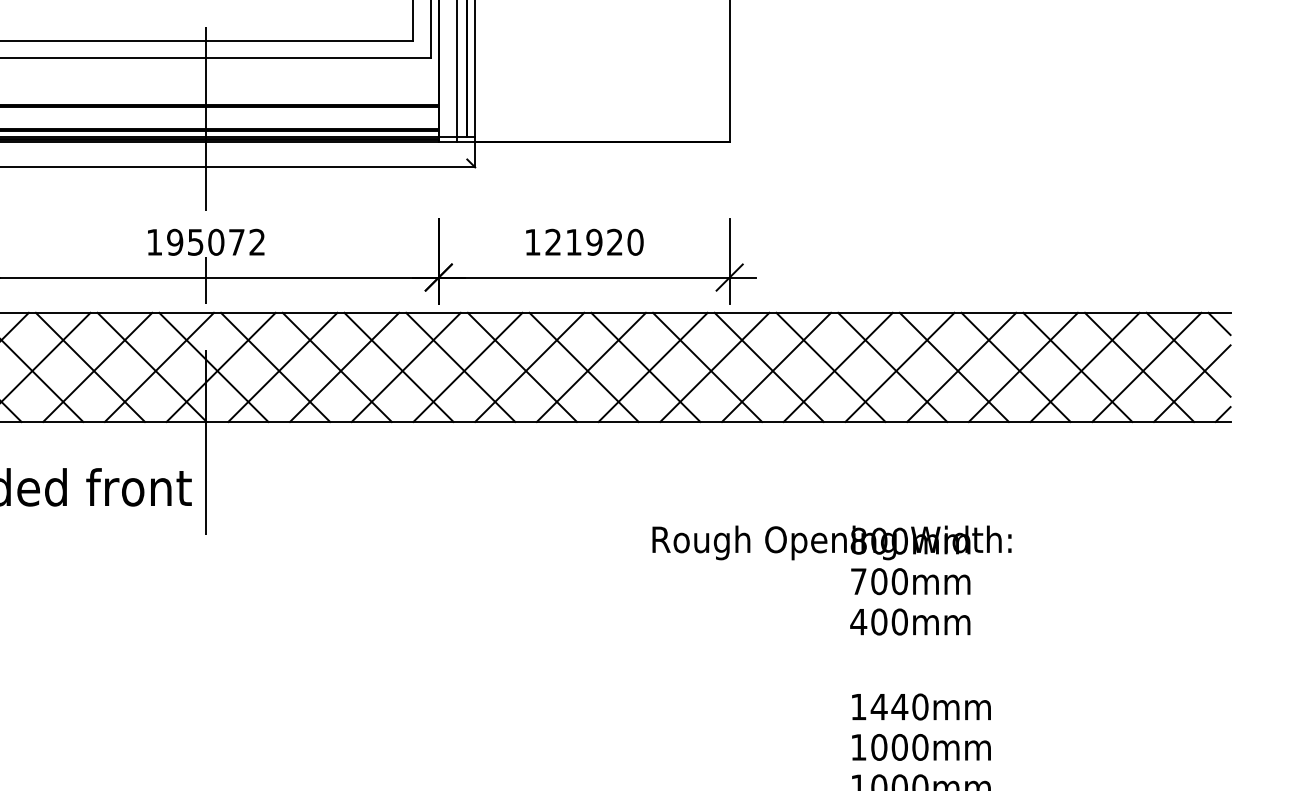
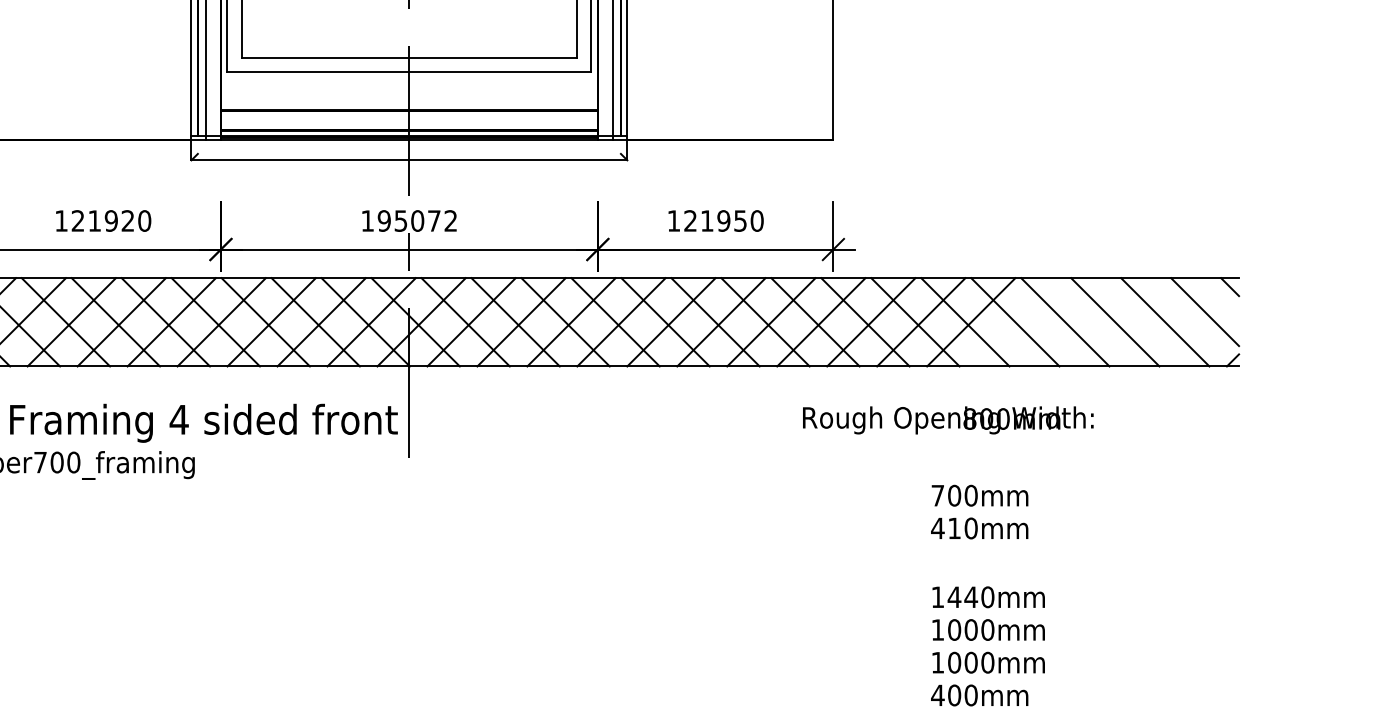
text: (614, 241) -> (740, 220), 121920 -> 121950
line: (961, 367) -> (1021, 322), removed
line: (1023, 367) -> (1071, 322), removed
line: (1085, 367) -> (1121, 322), removed
line: (1147, 367) -> (1171, 322), removed
line: (1191, 383) -> (1207, 335), removed
text: (832, 543) -> (948, 420), moved
text: (879, 622) -> (954, 528), 400mm -> 410mm

